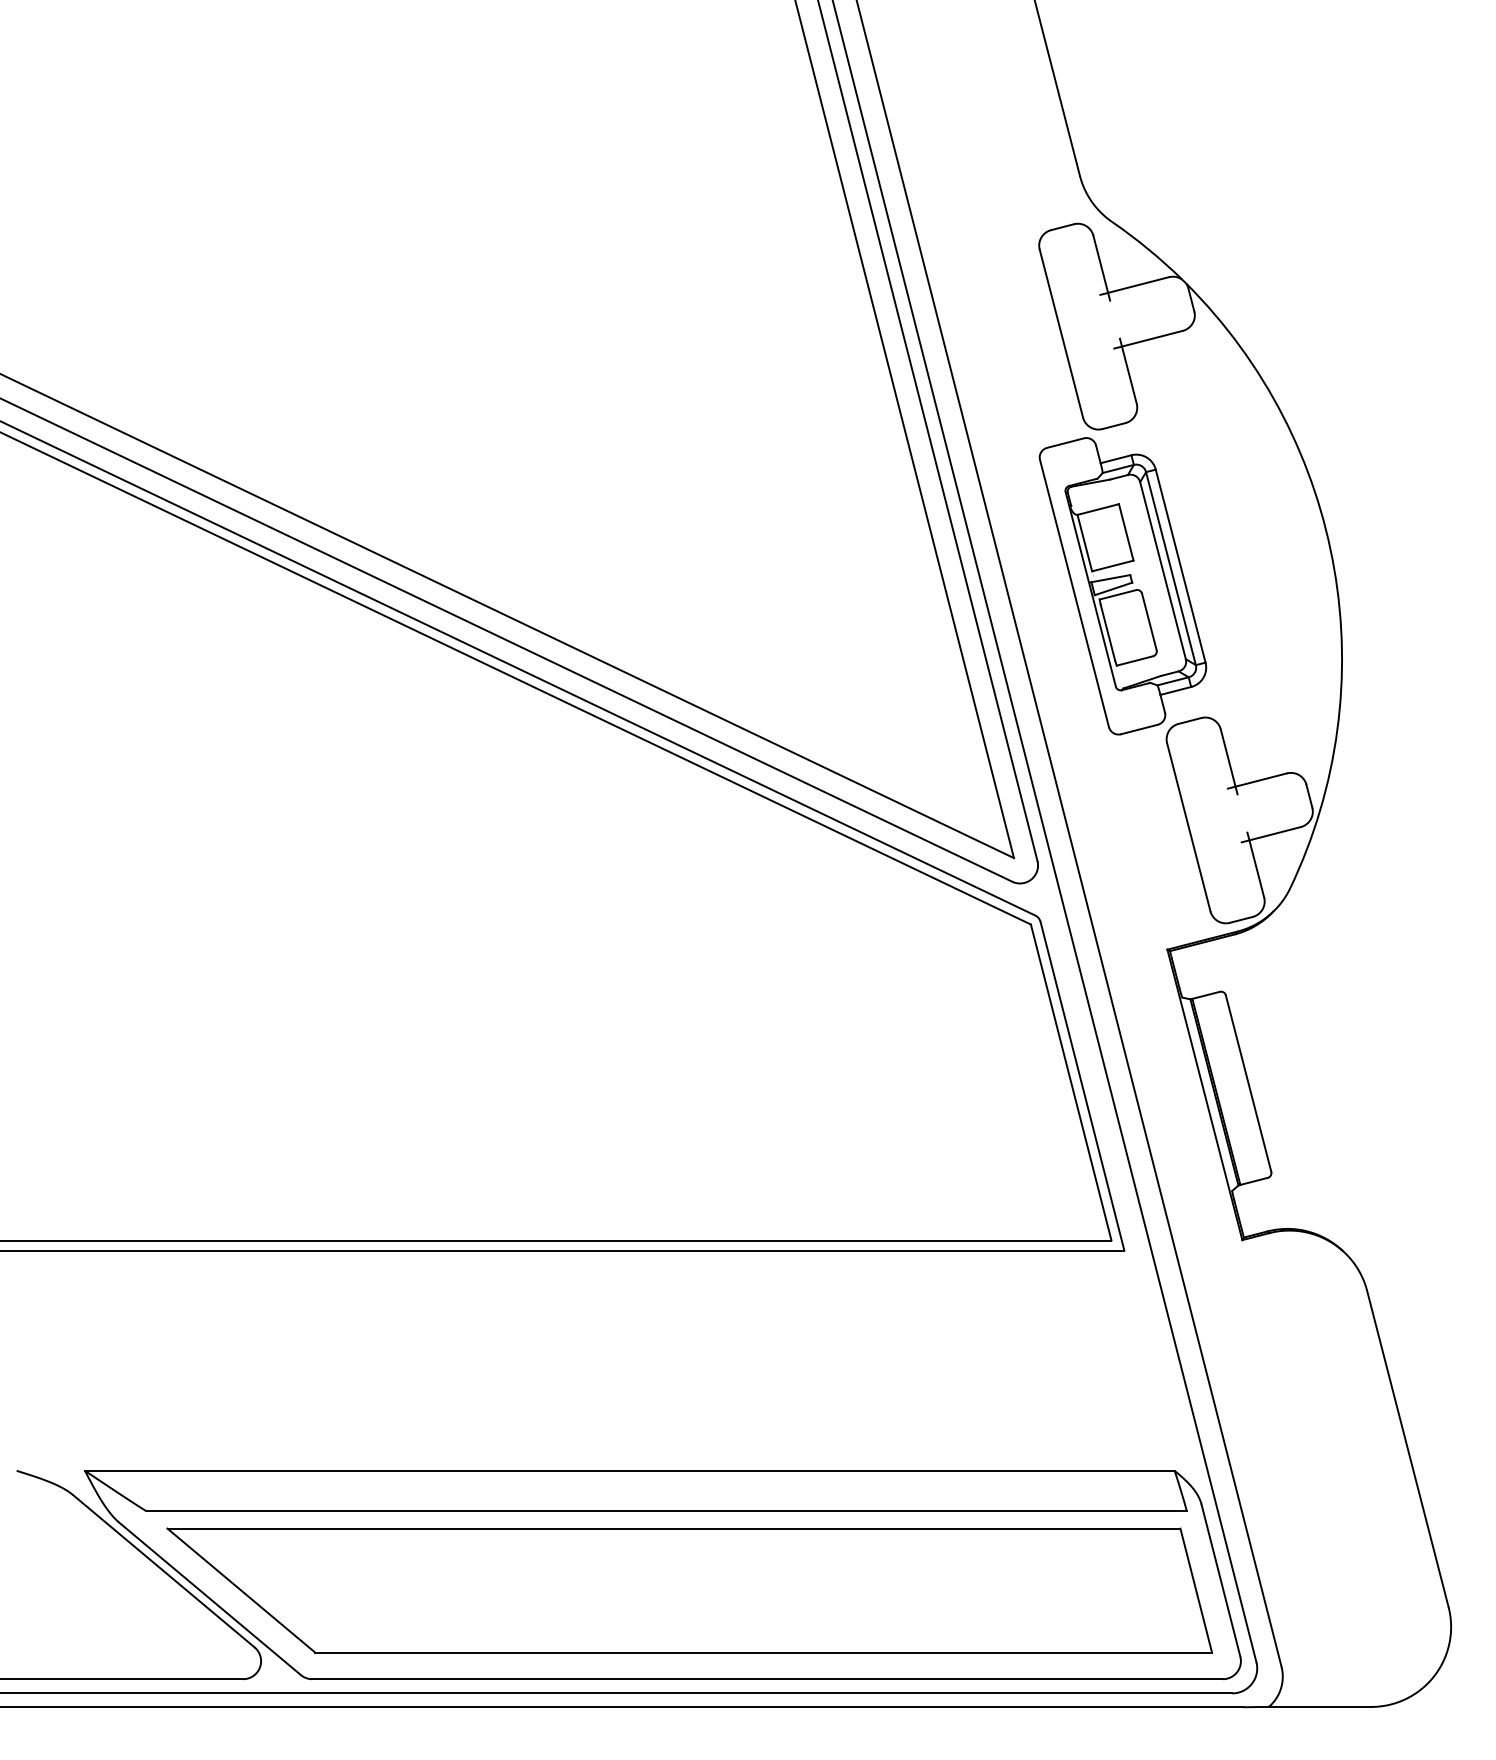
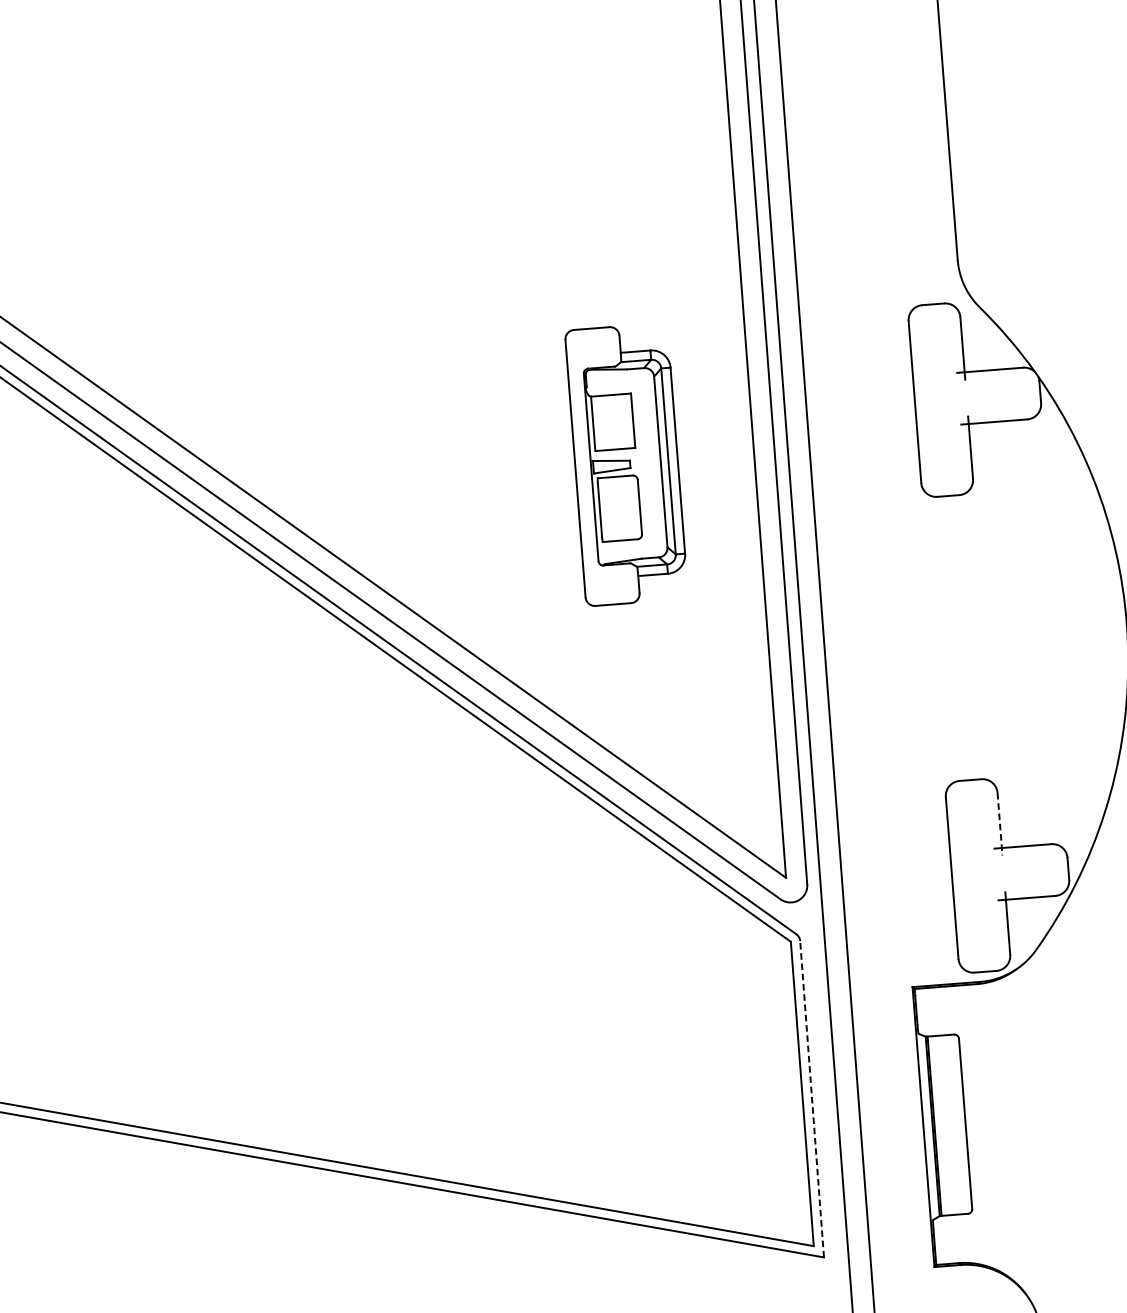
part: (1122, 586) -> (620, 469), moved
line: (1229, 762) -> (1000, 824), solid -> dashed
line: (1082, 1085) -> (812, 1098), solid -> dashed

